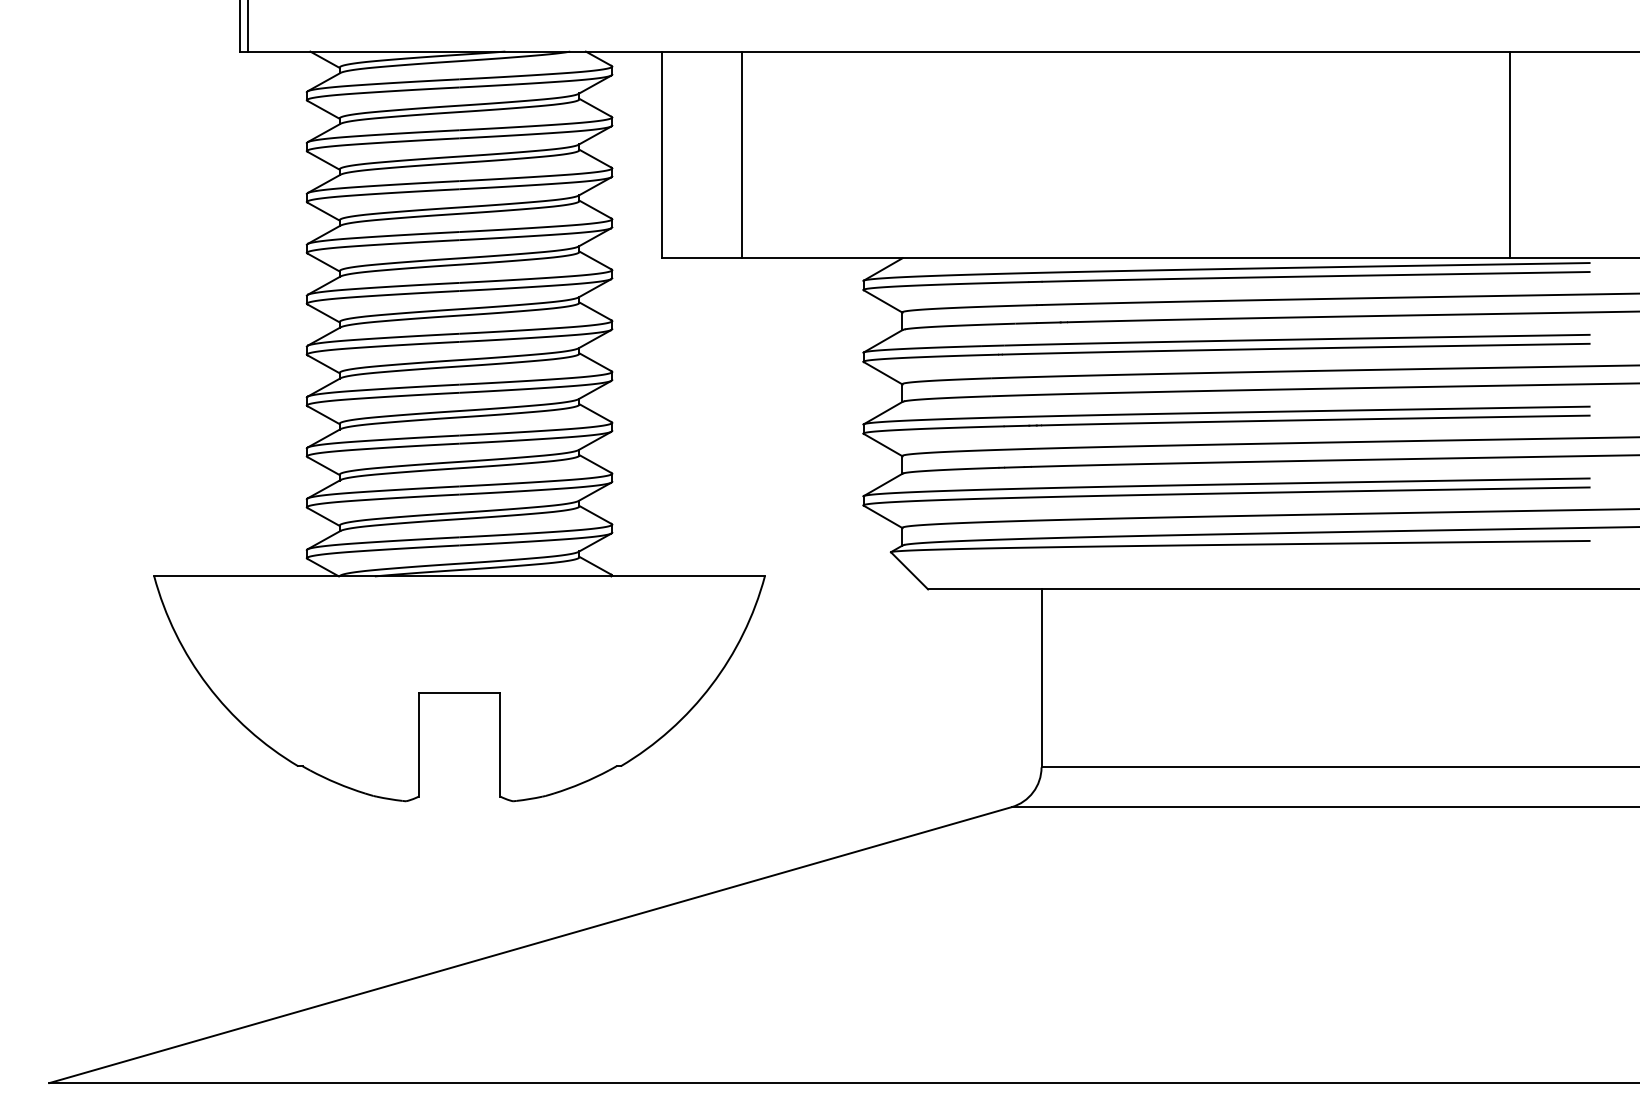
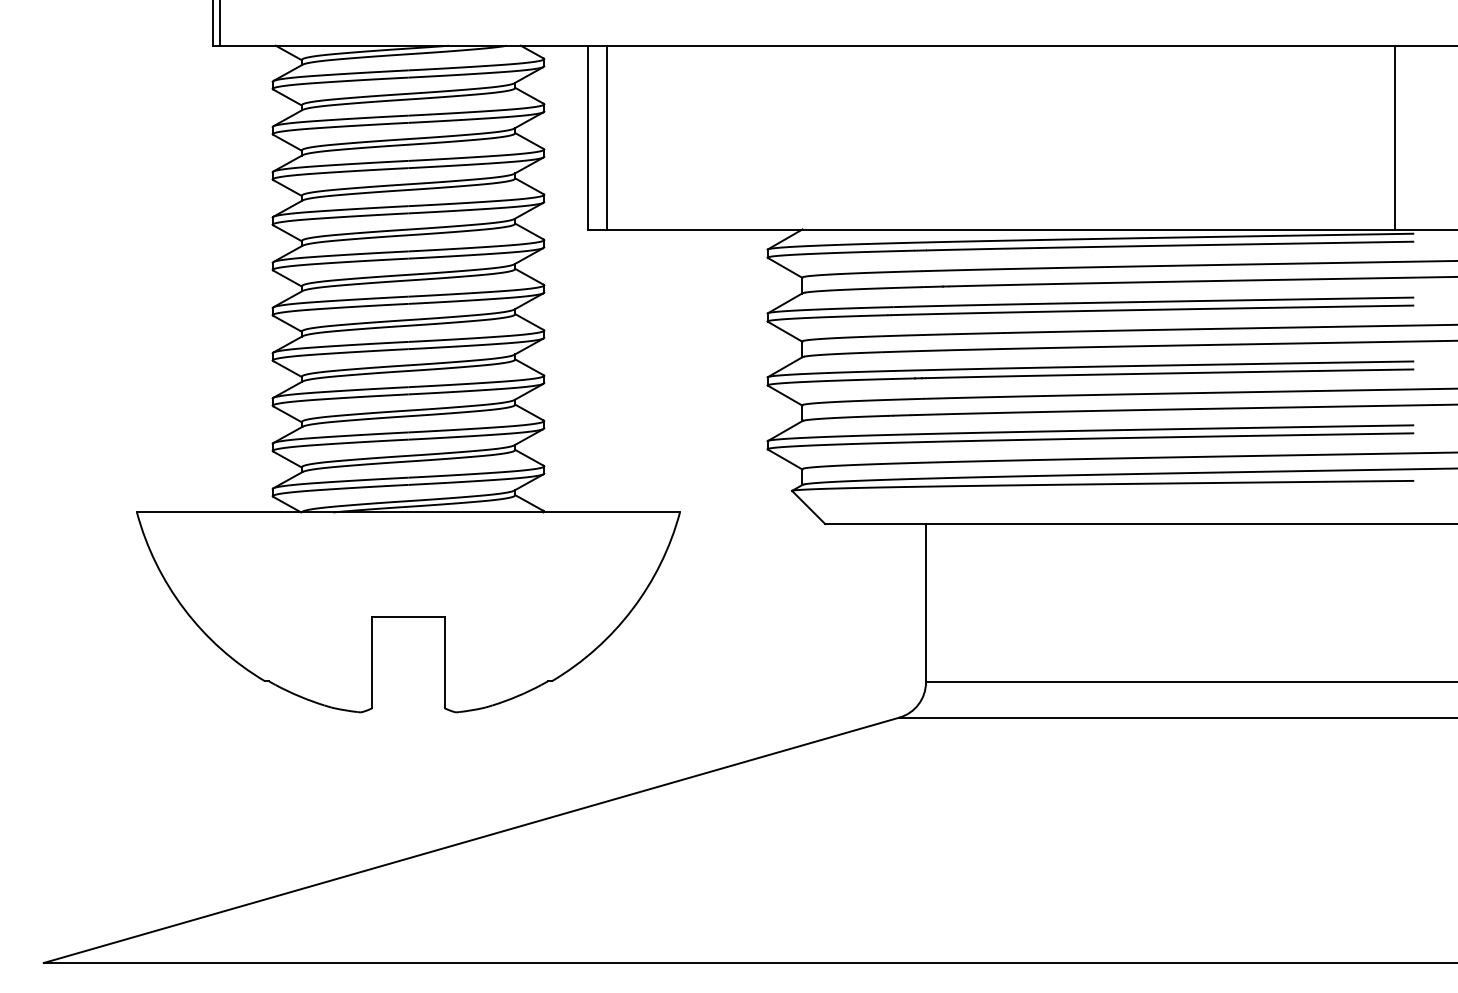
line: (741, 154) -> (606, 137), moved
line: (1509, 154) -> (1395, 137), moved

